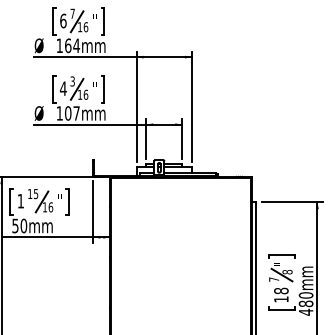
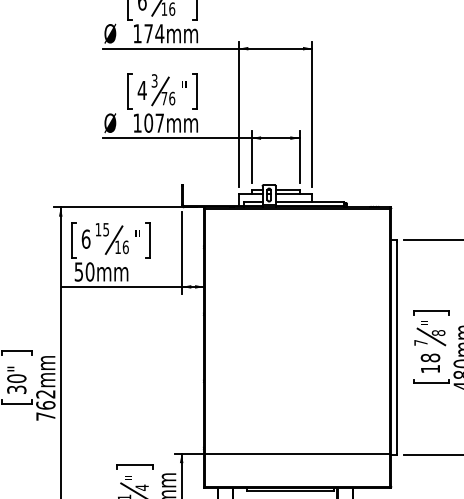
text: (68, 45) -> (148, 33), 164mm -> 174mm
text: (80, 94) -> (164, 98), 16 -> 76
text: (20, 200) -> (85, 238), 1 -> 6

